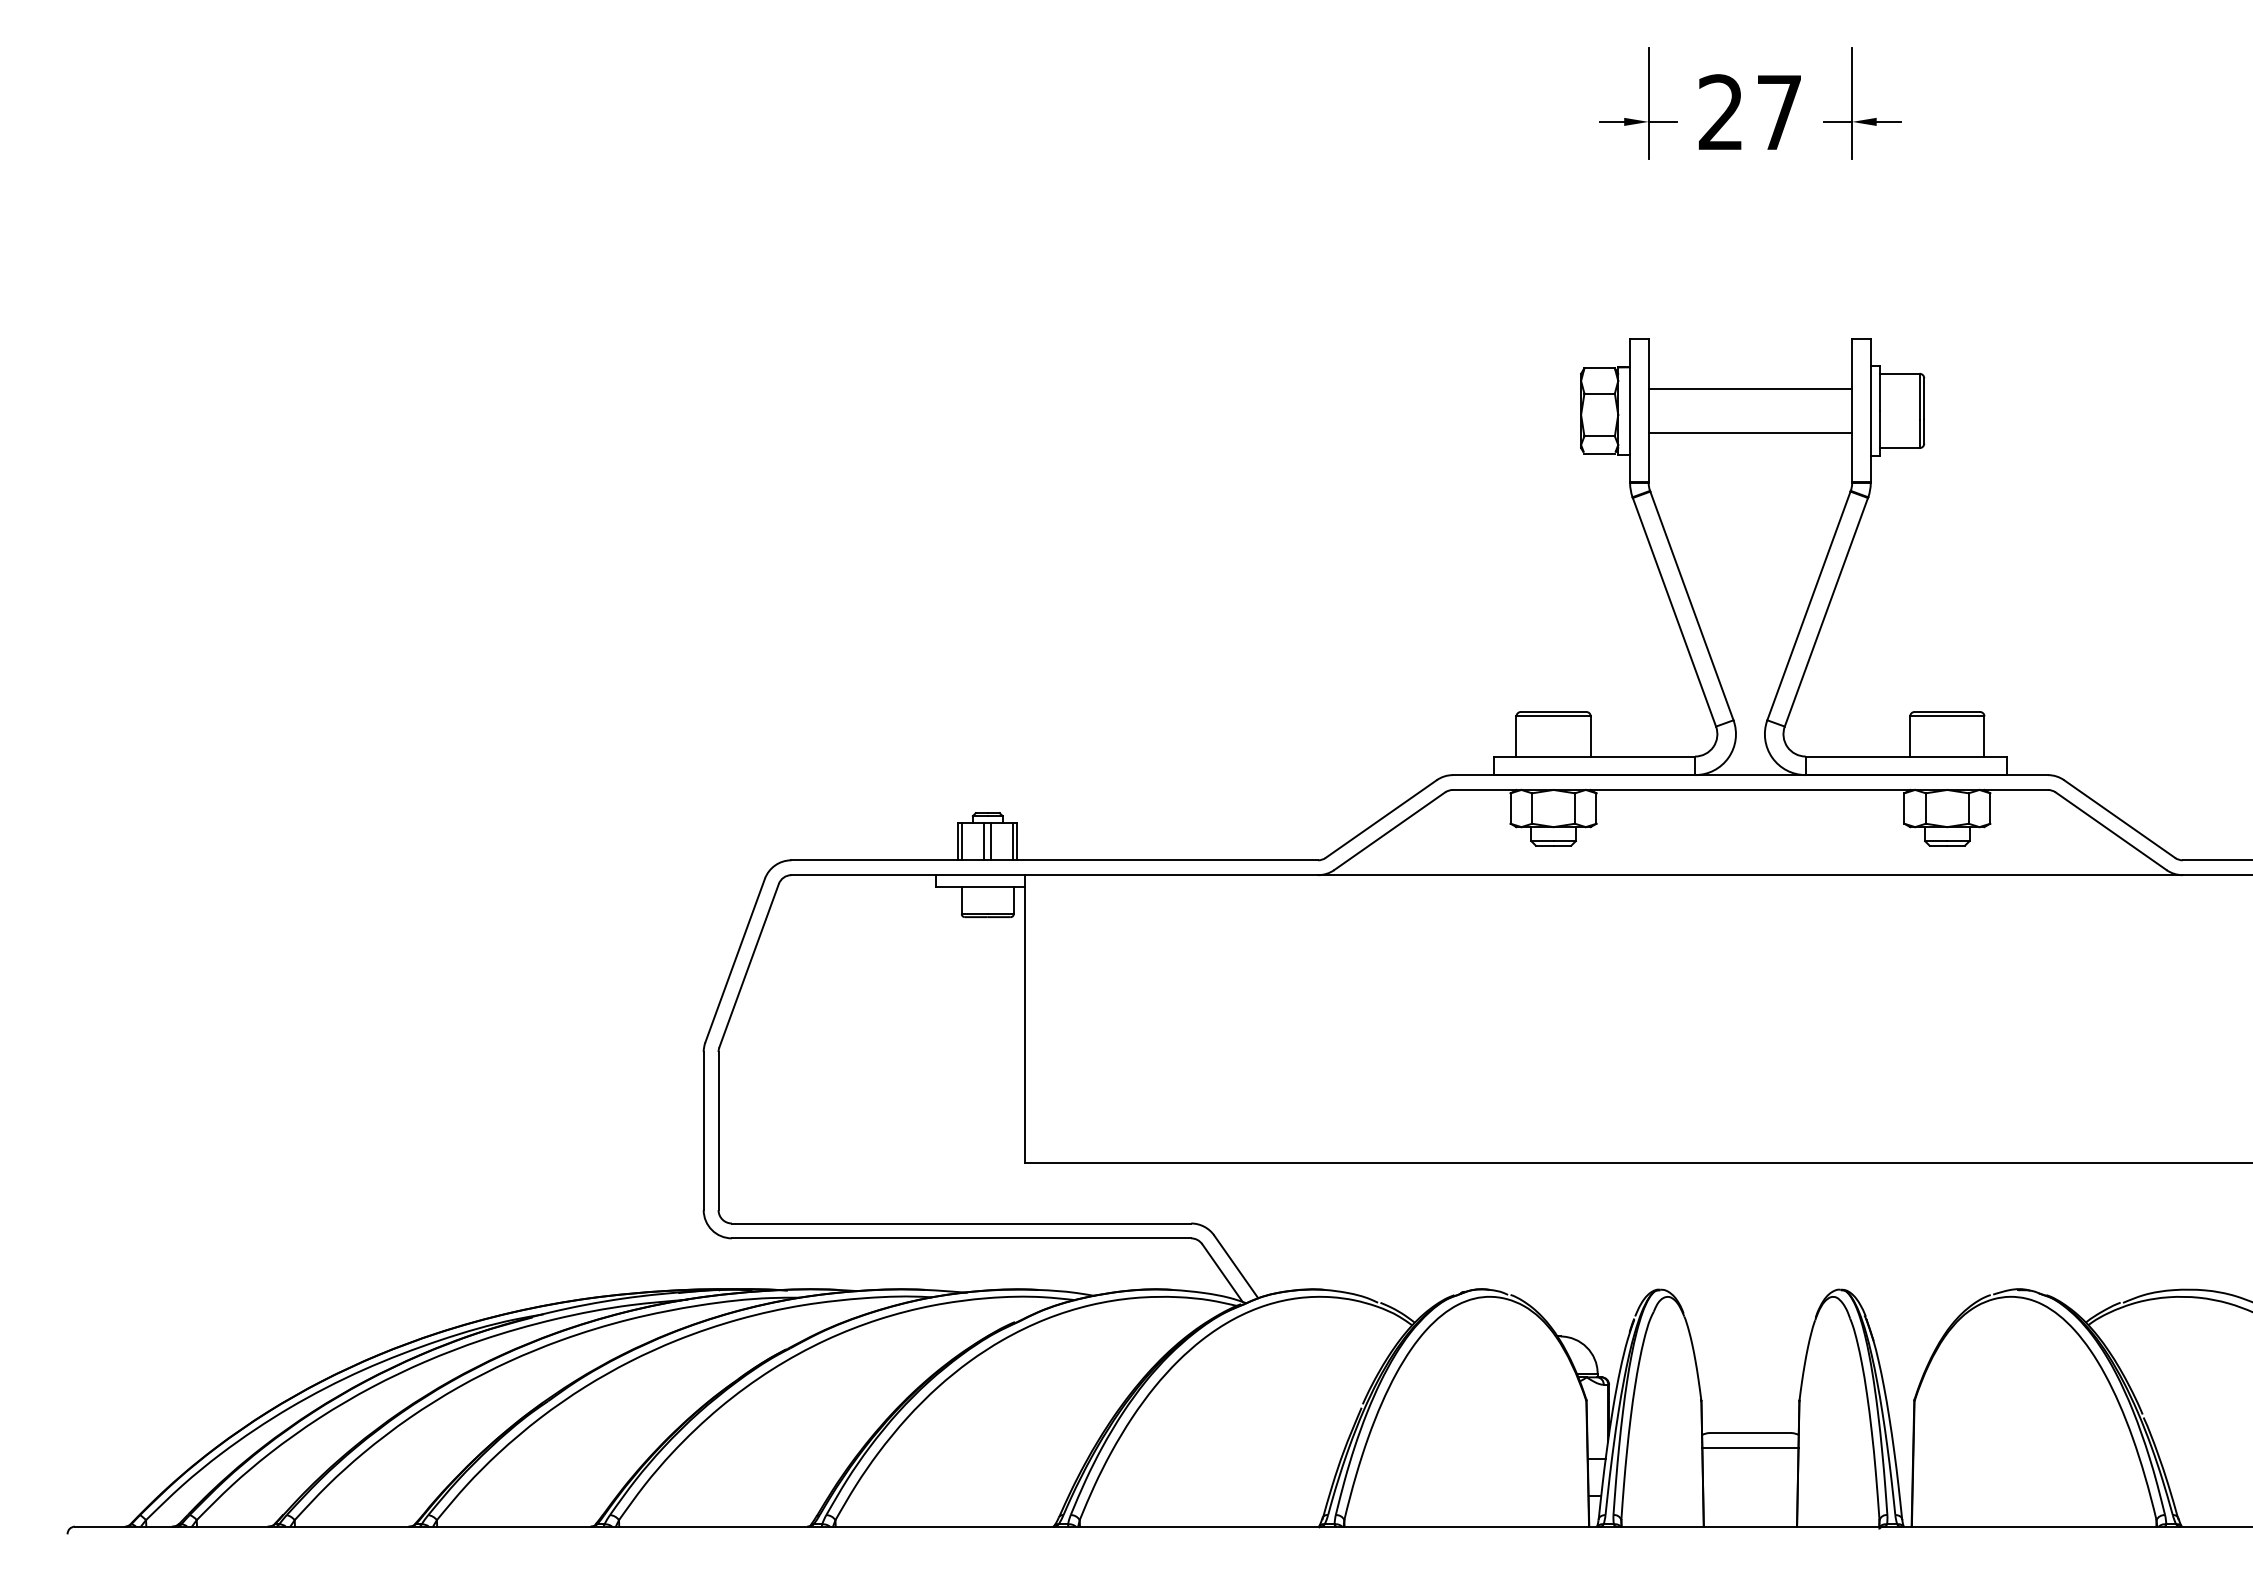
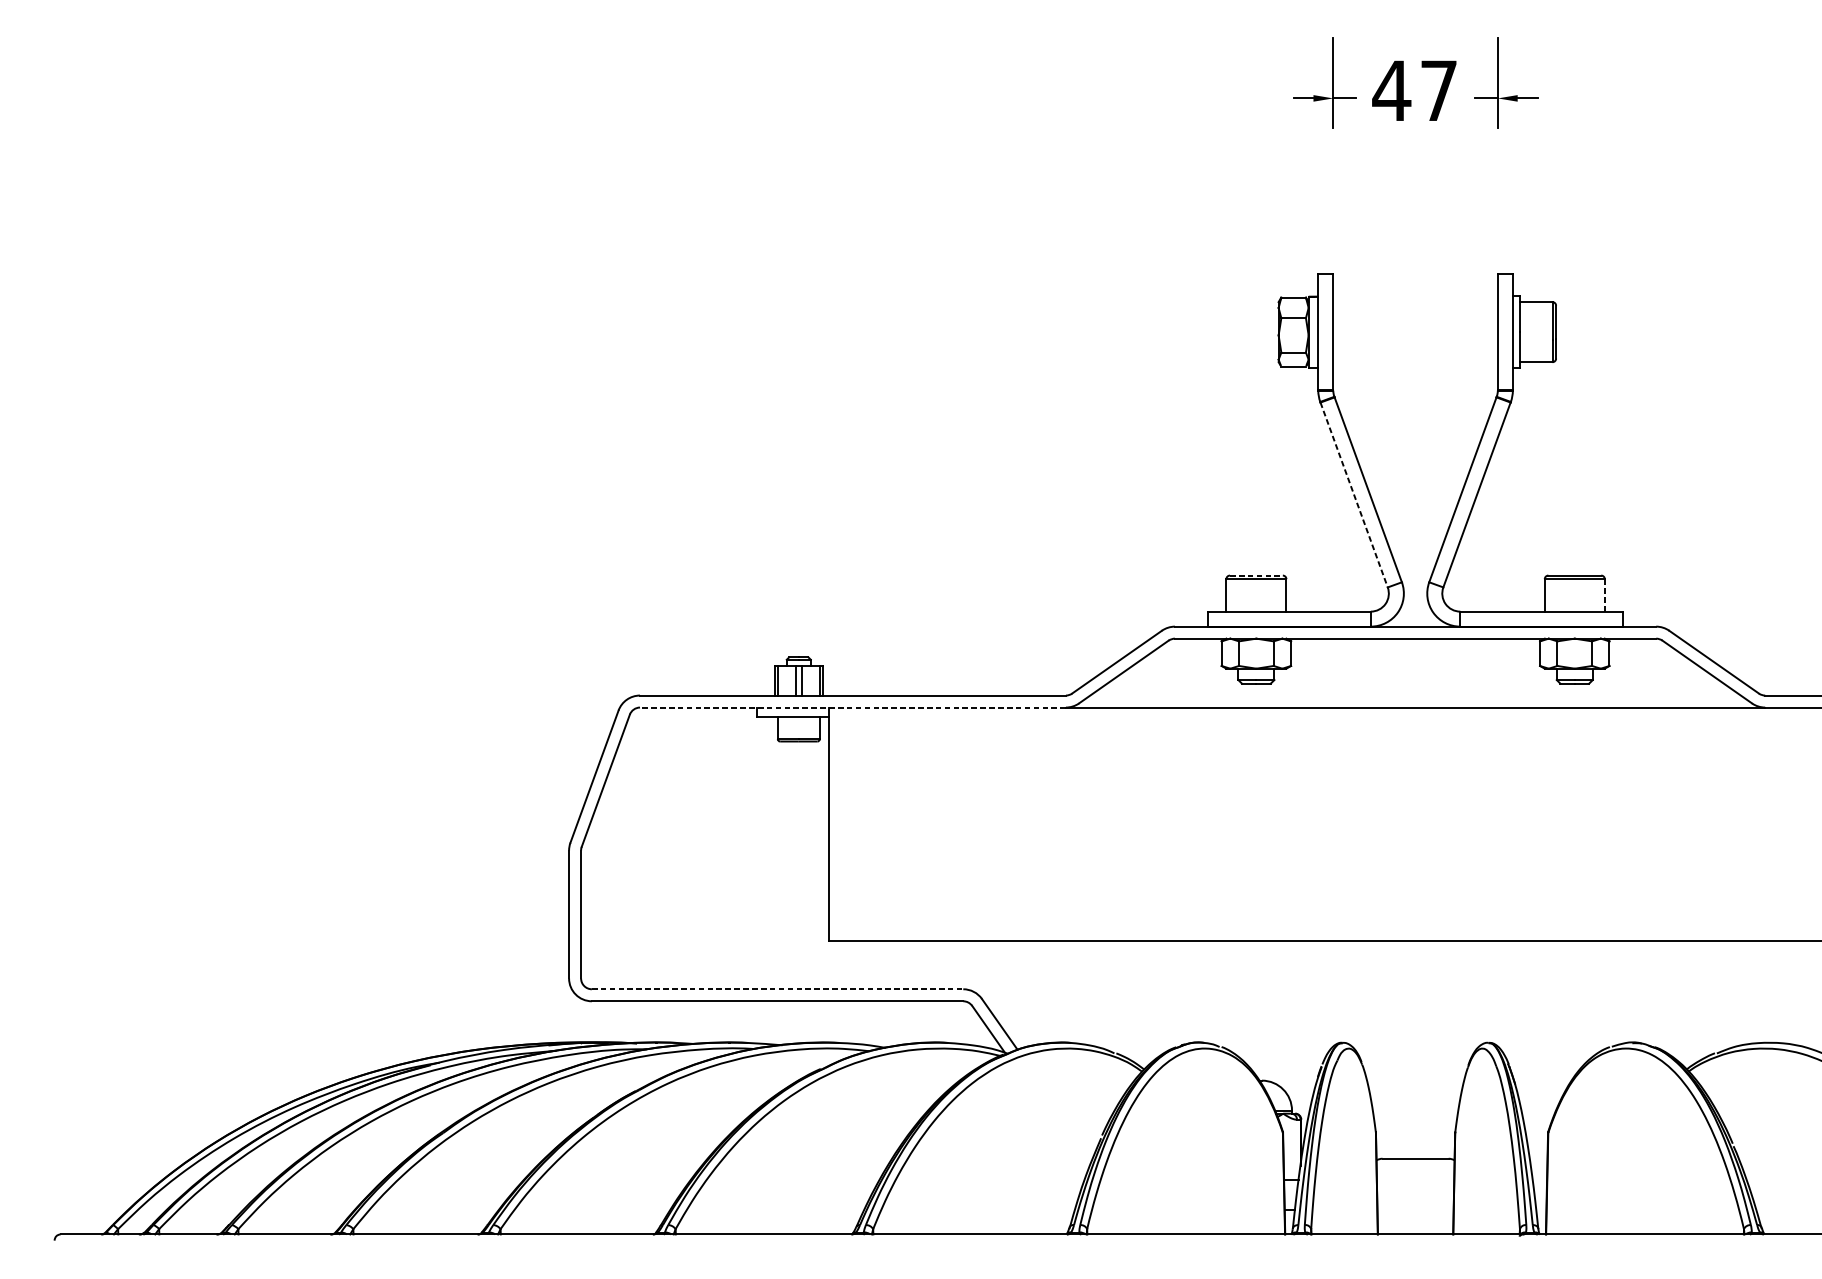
text: (1720, 111) -> (1391, 89), 27 -> 47
line: (1750, 388) -> (1415, 313), removed
line: (1750, 433) -> (1415, 350), removed
line: (1674, 612) -> (1354, 495), solid -> dashed
line: (1553, 711) -> (1256, 575), solid -> dashed
line: (1984, 735) -> (1604, 594), solid -> dashed
line: (1054, 875) -> (852, 707), solid -> dashed
line: (961, 1223) -> (777, 989), solid -> dashed
line: (1750, 1447) -> (1415, 1170), removed

